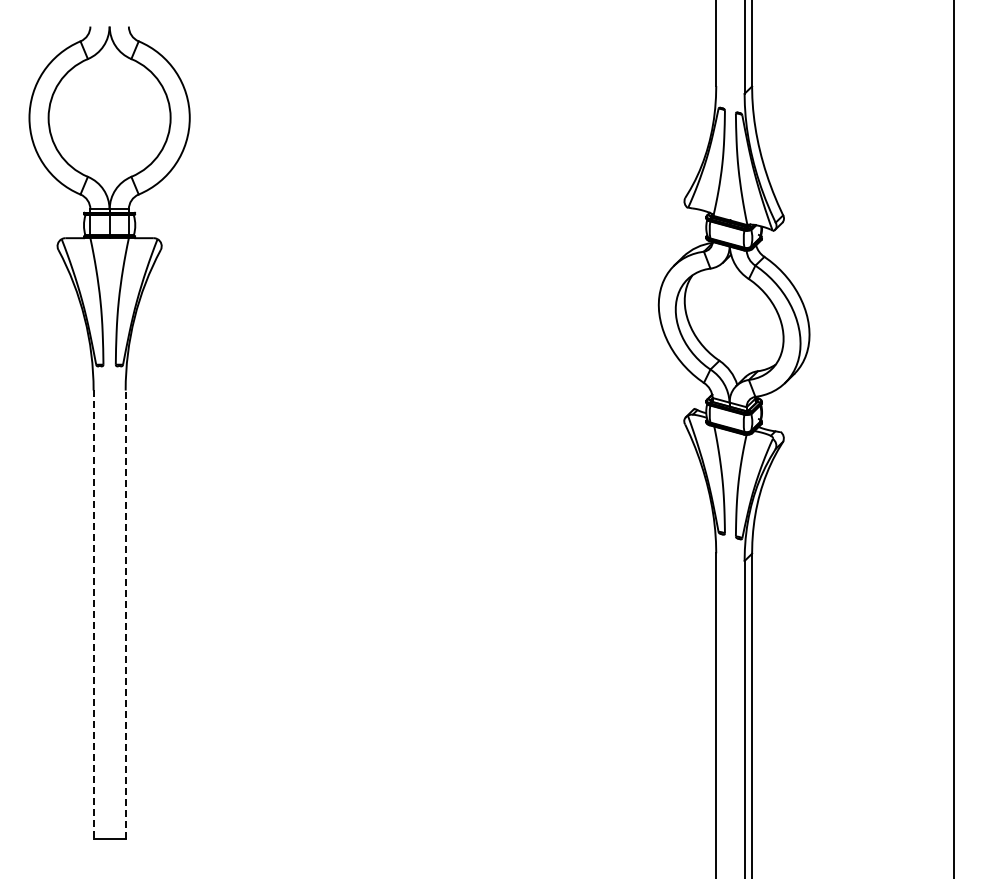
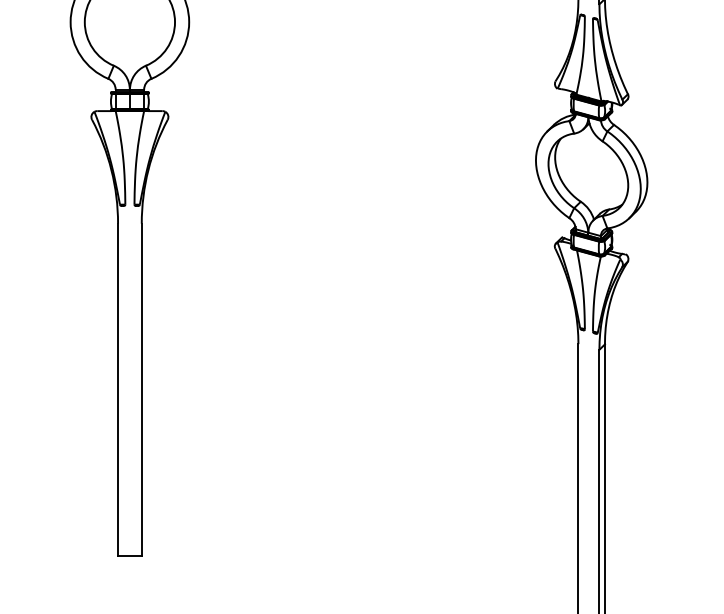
line: (125, 614) -> (141, 389), dashed -> solid
line: (93, 615) -> (117, 390), dashed -> solid

